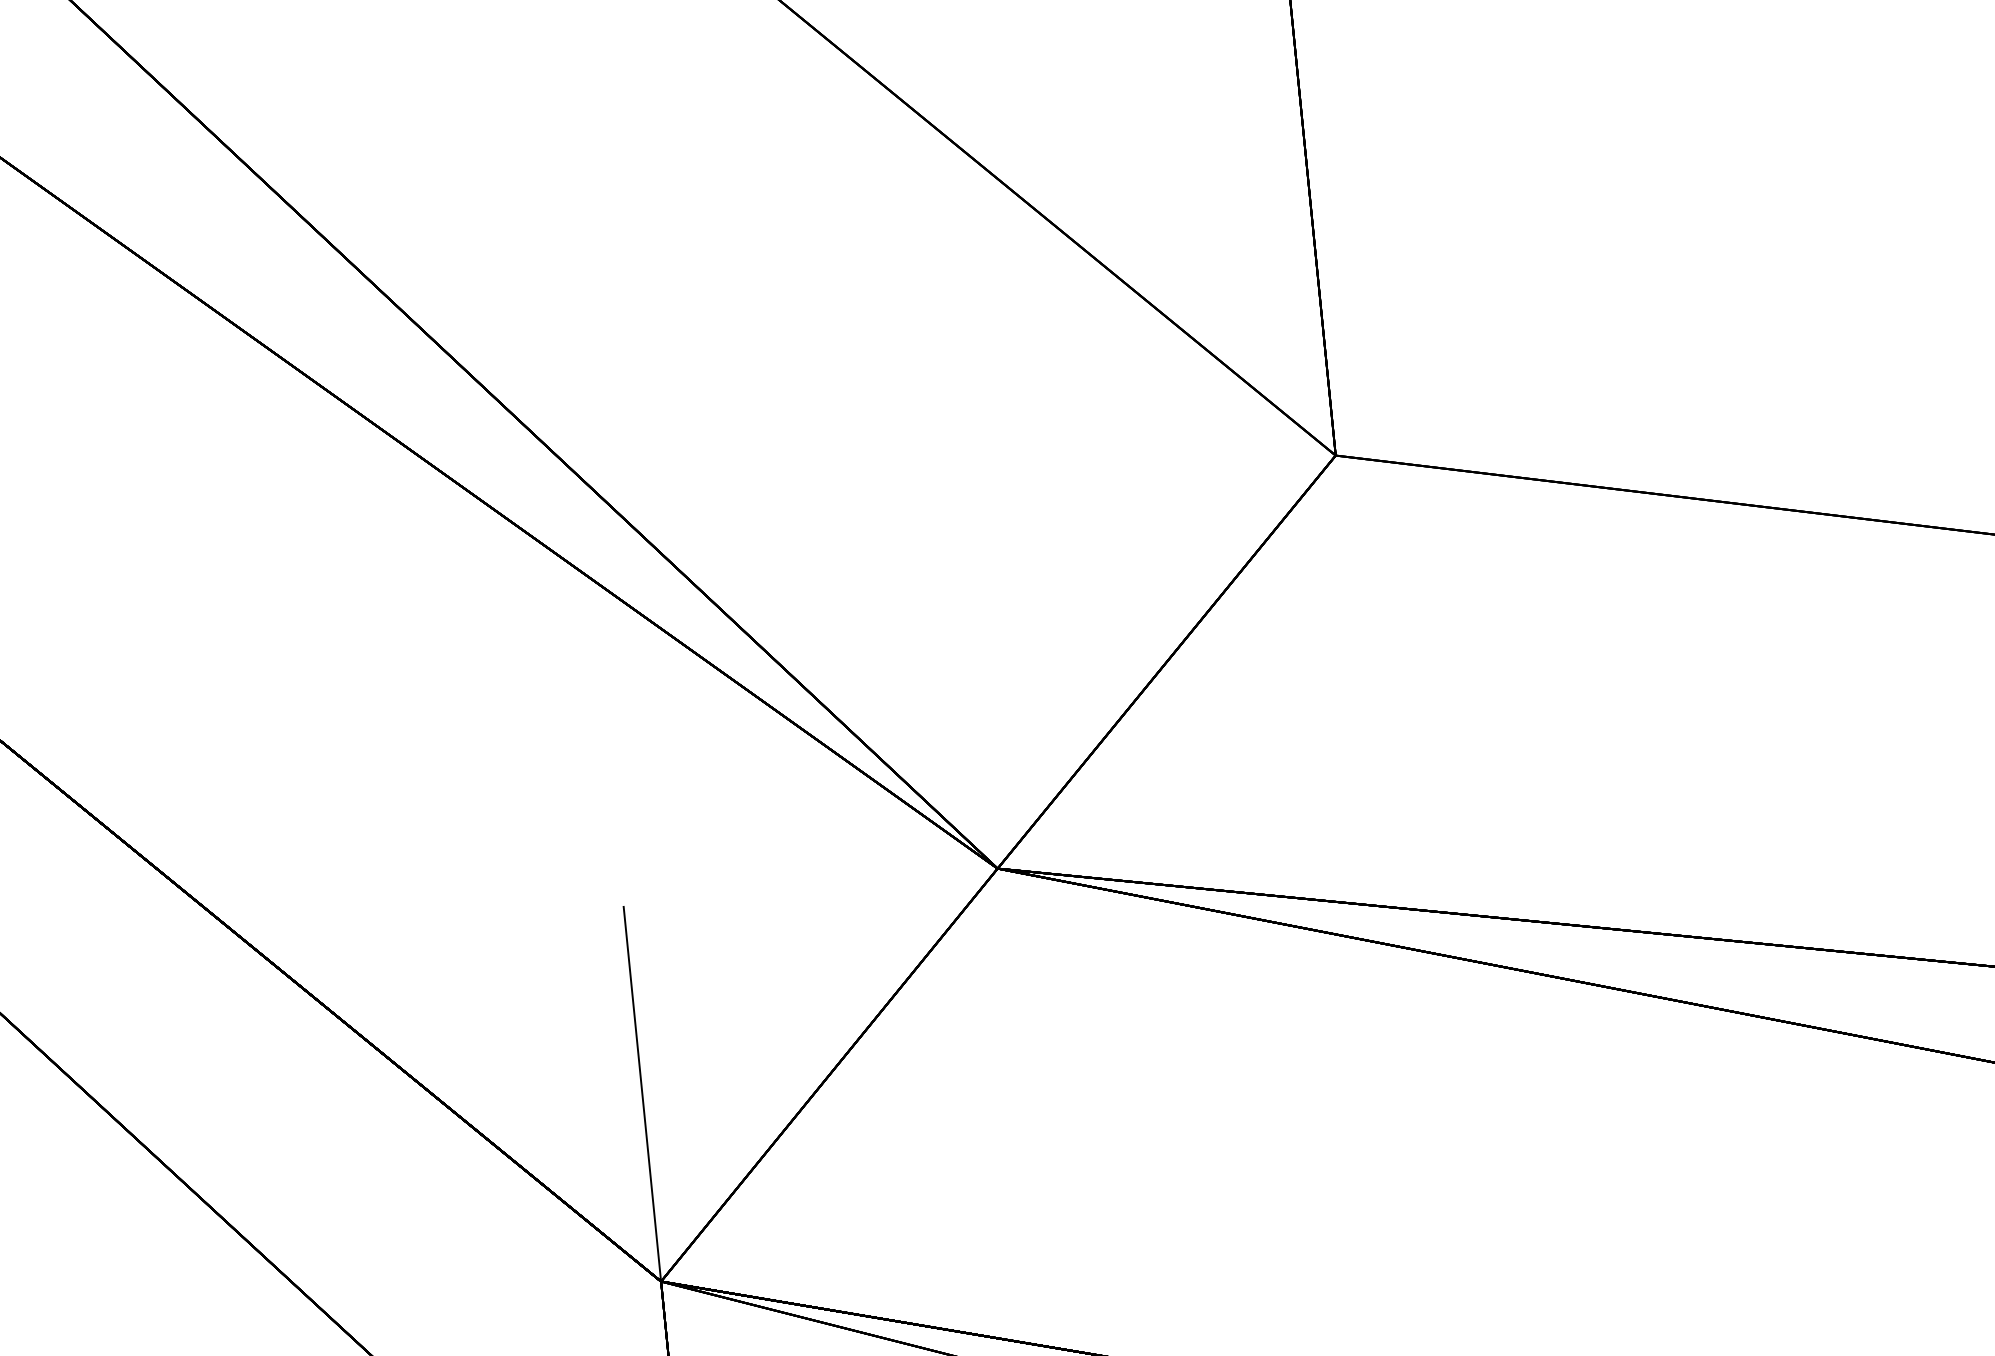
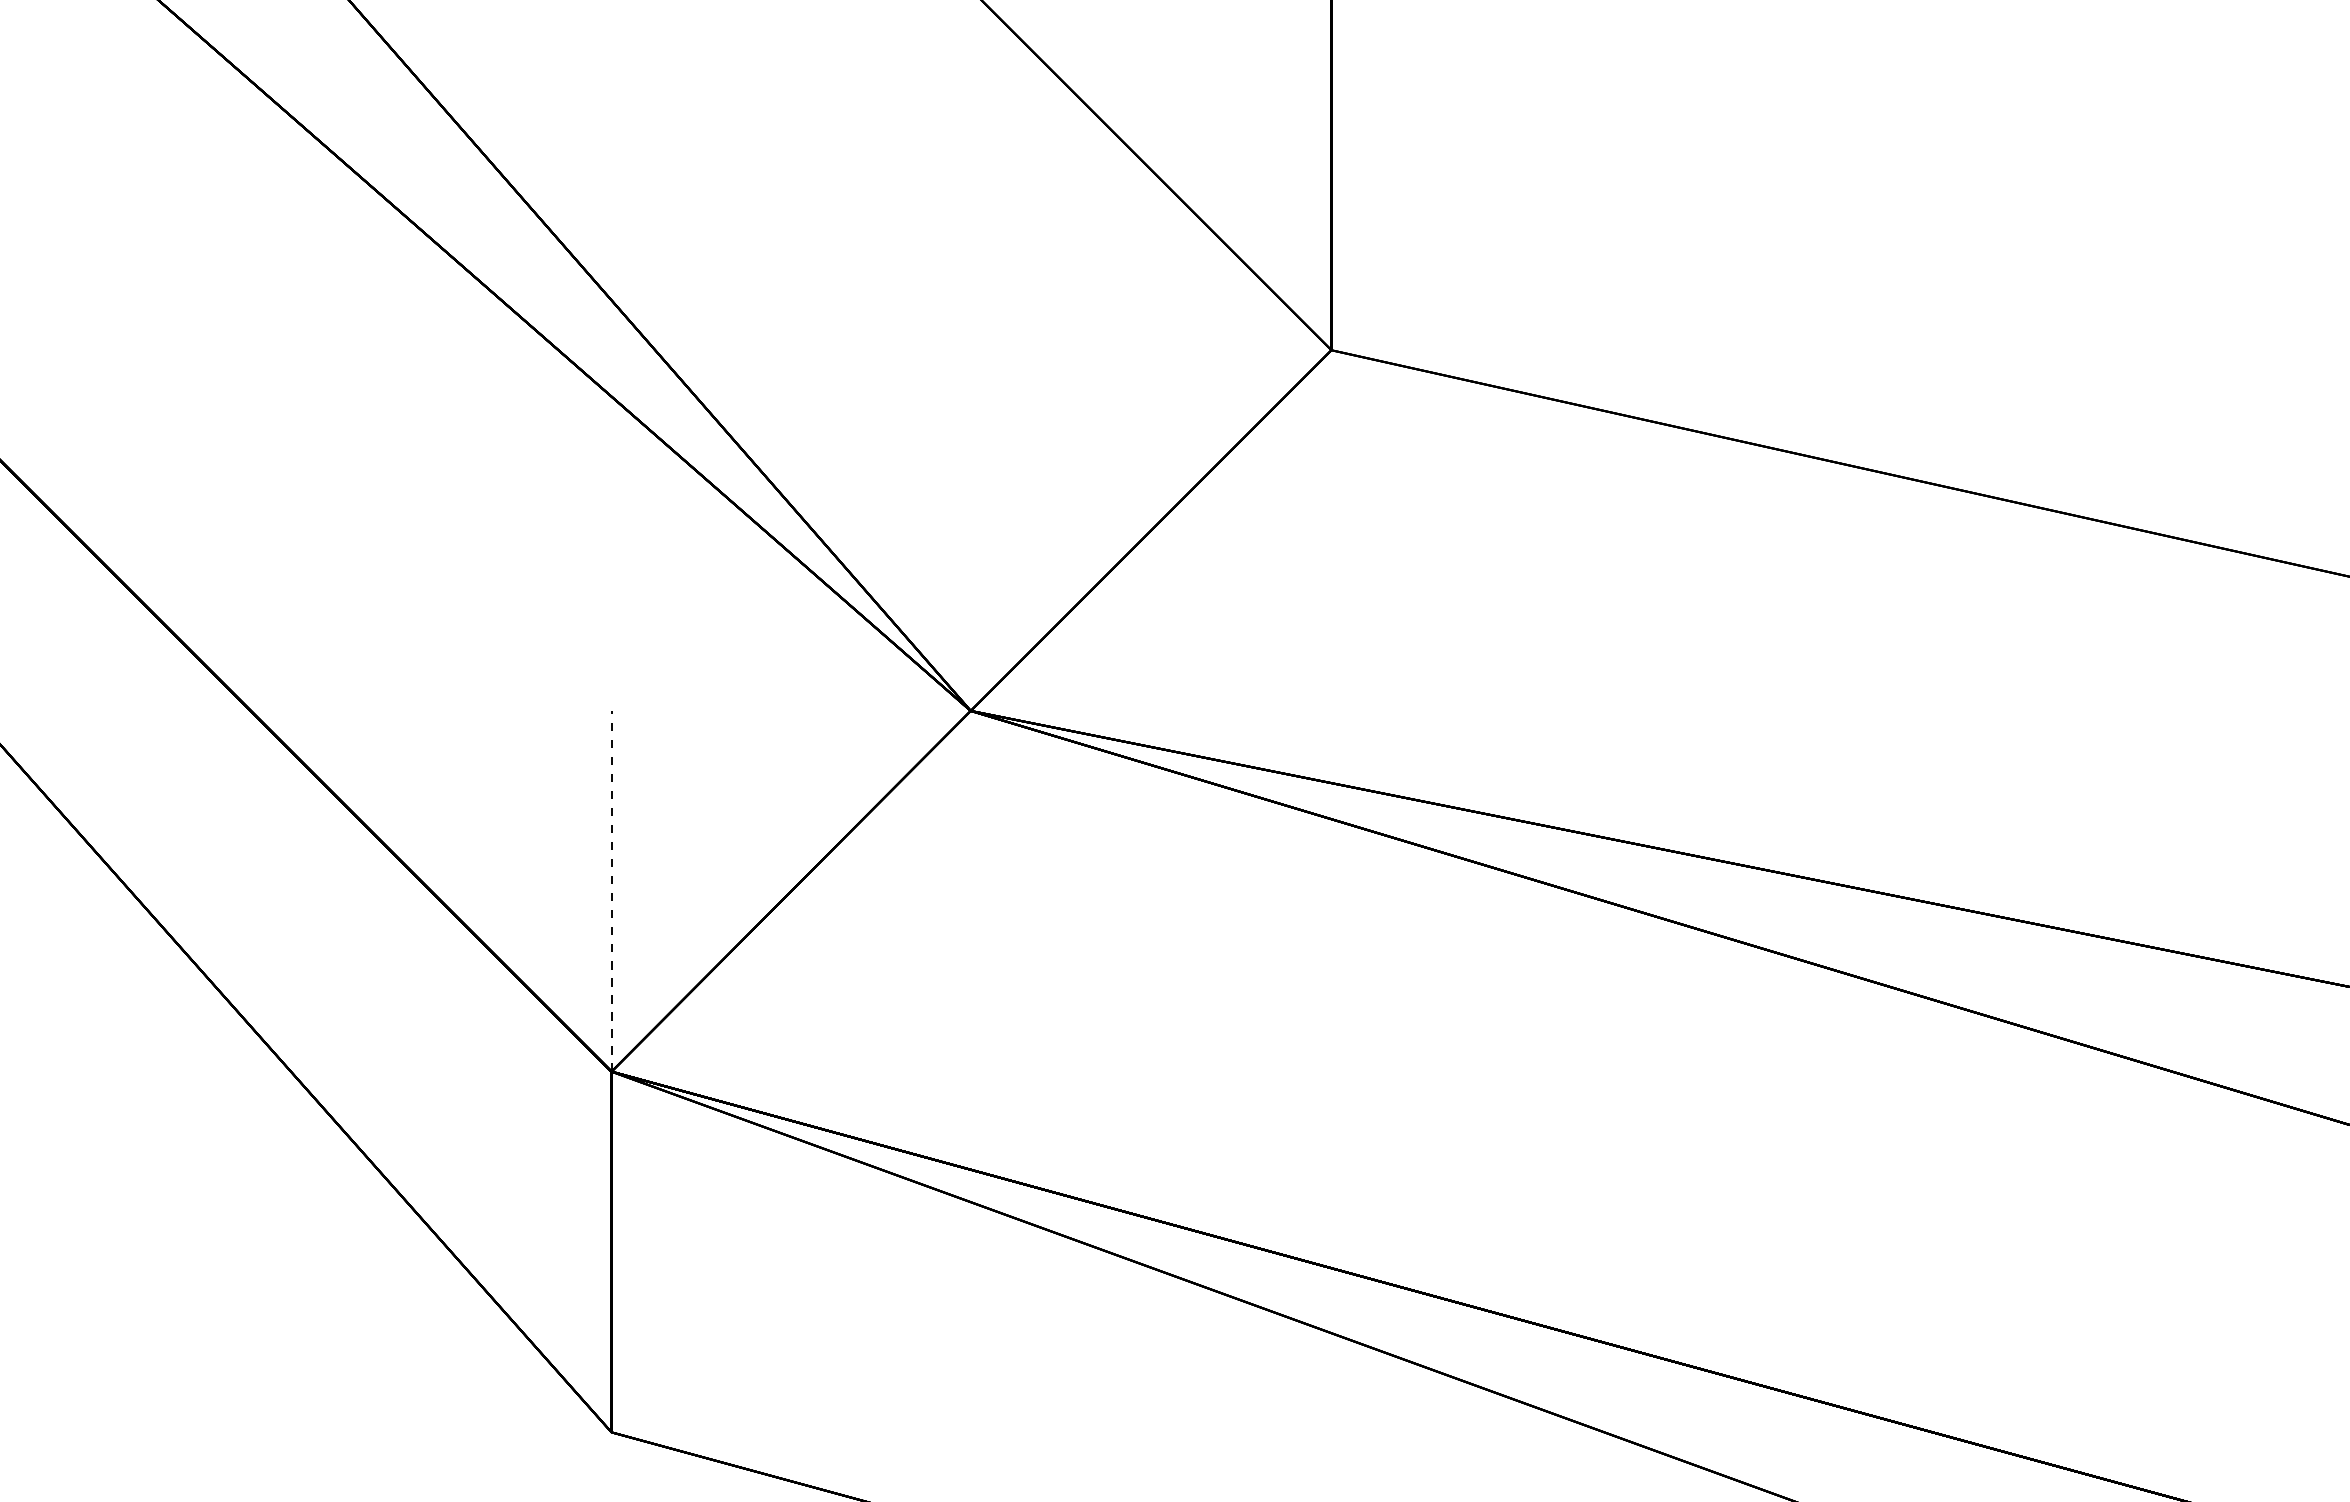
line: (642, 1092) -> (611, 890), solid -> dashed

